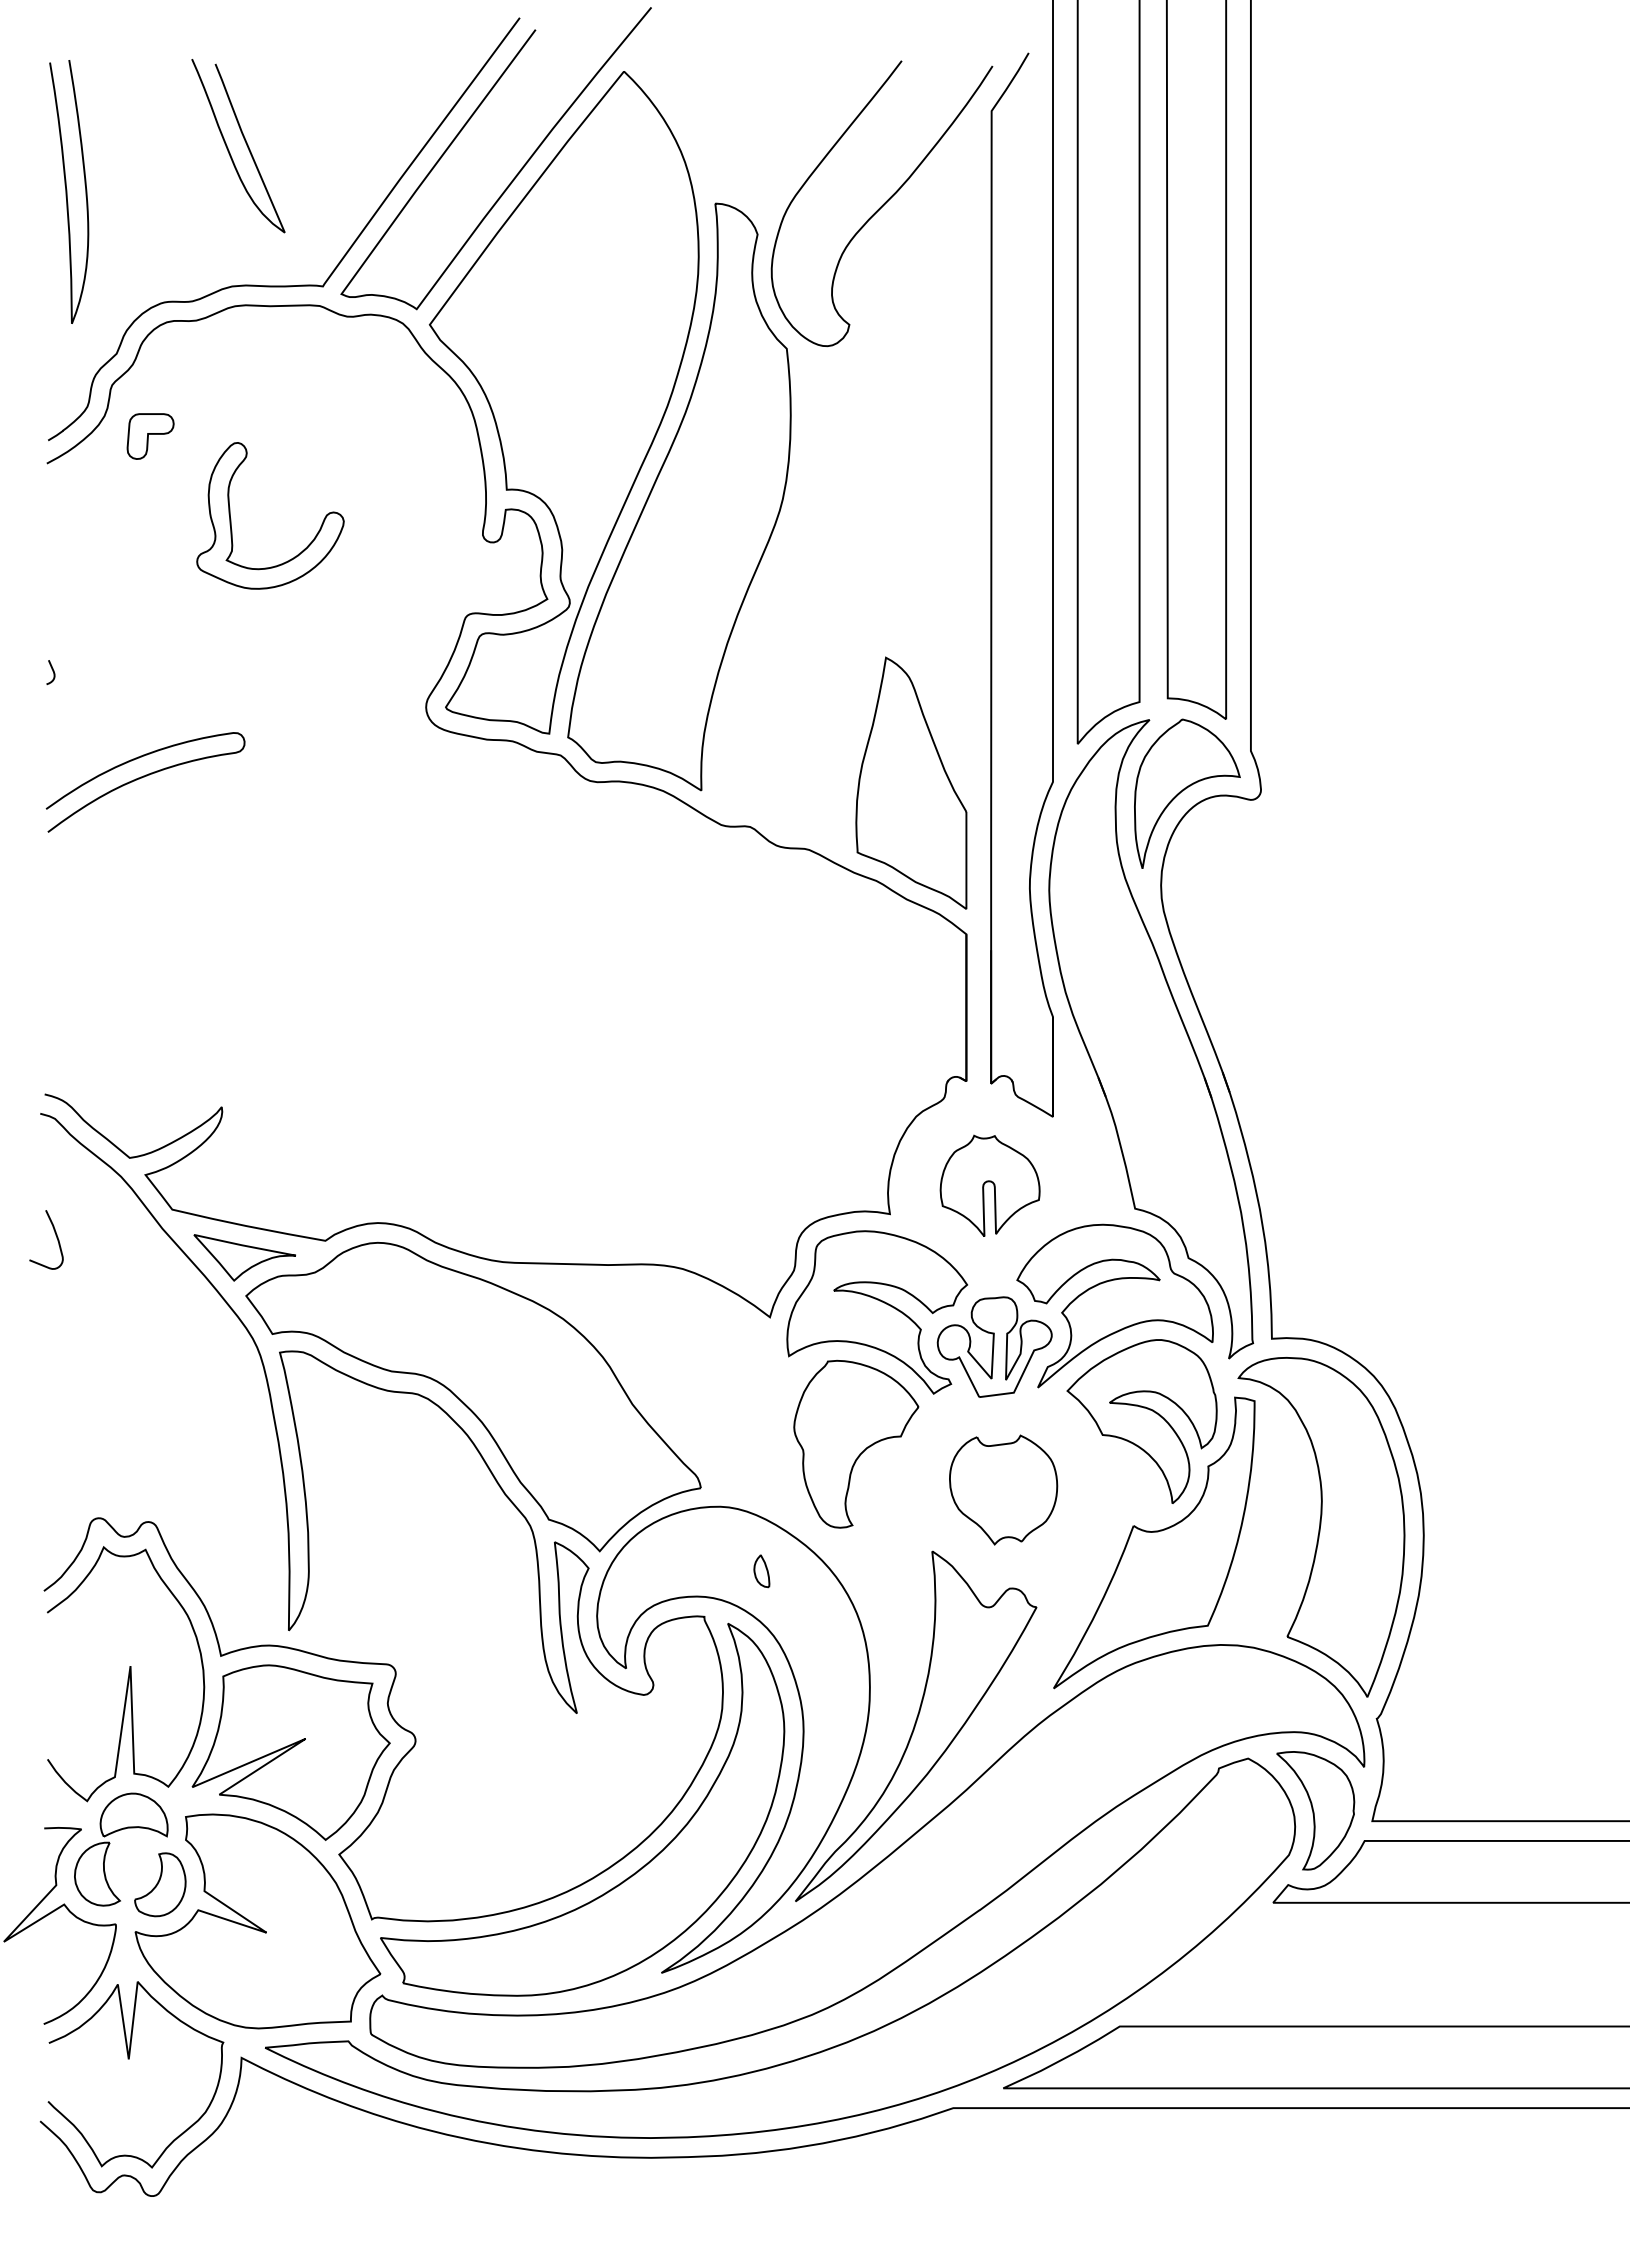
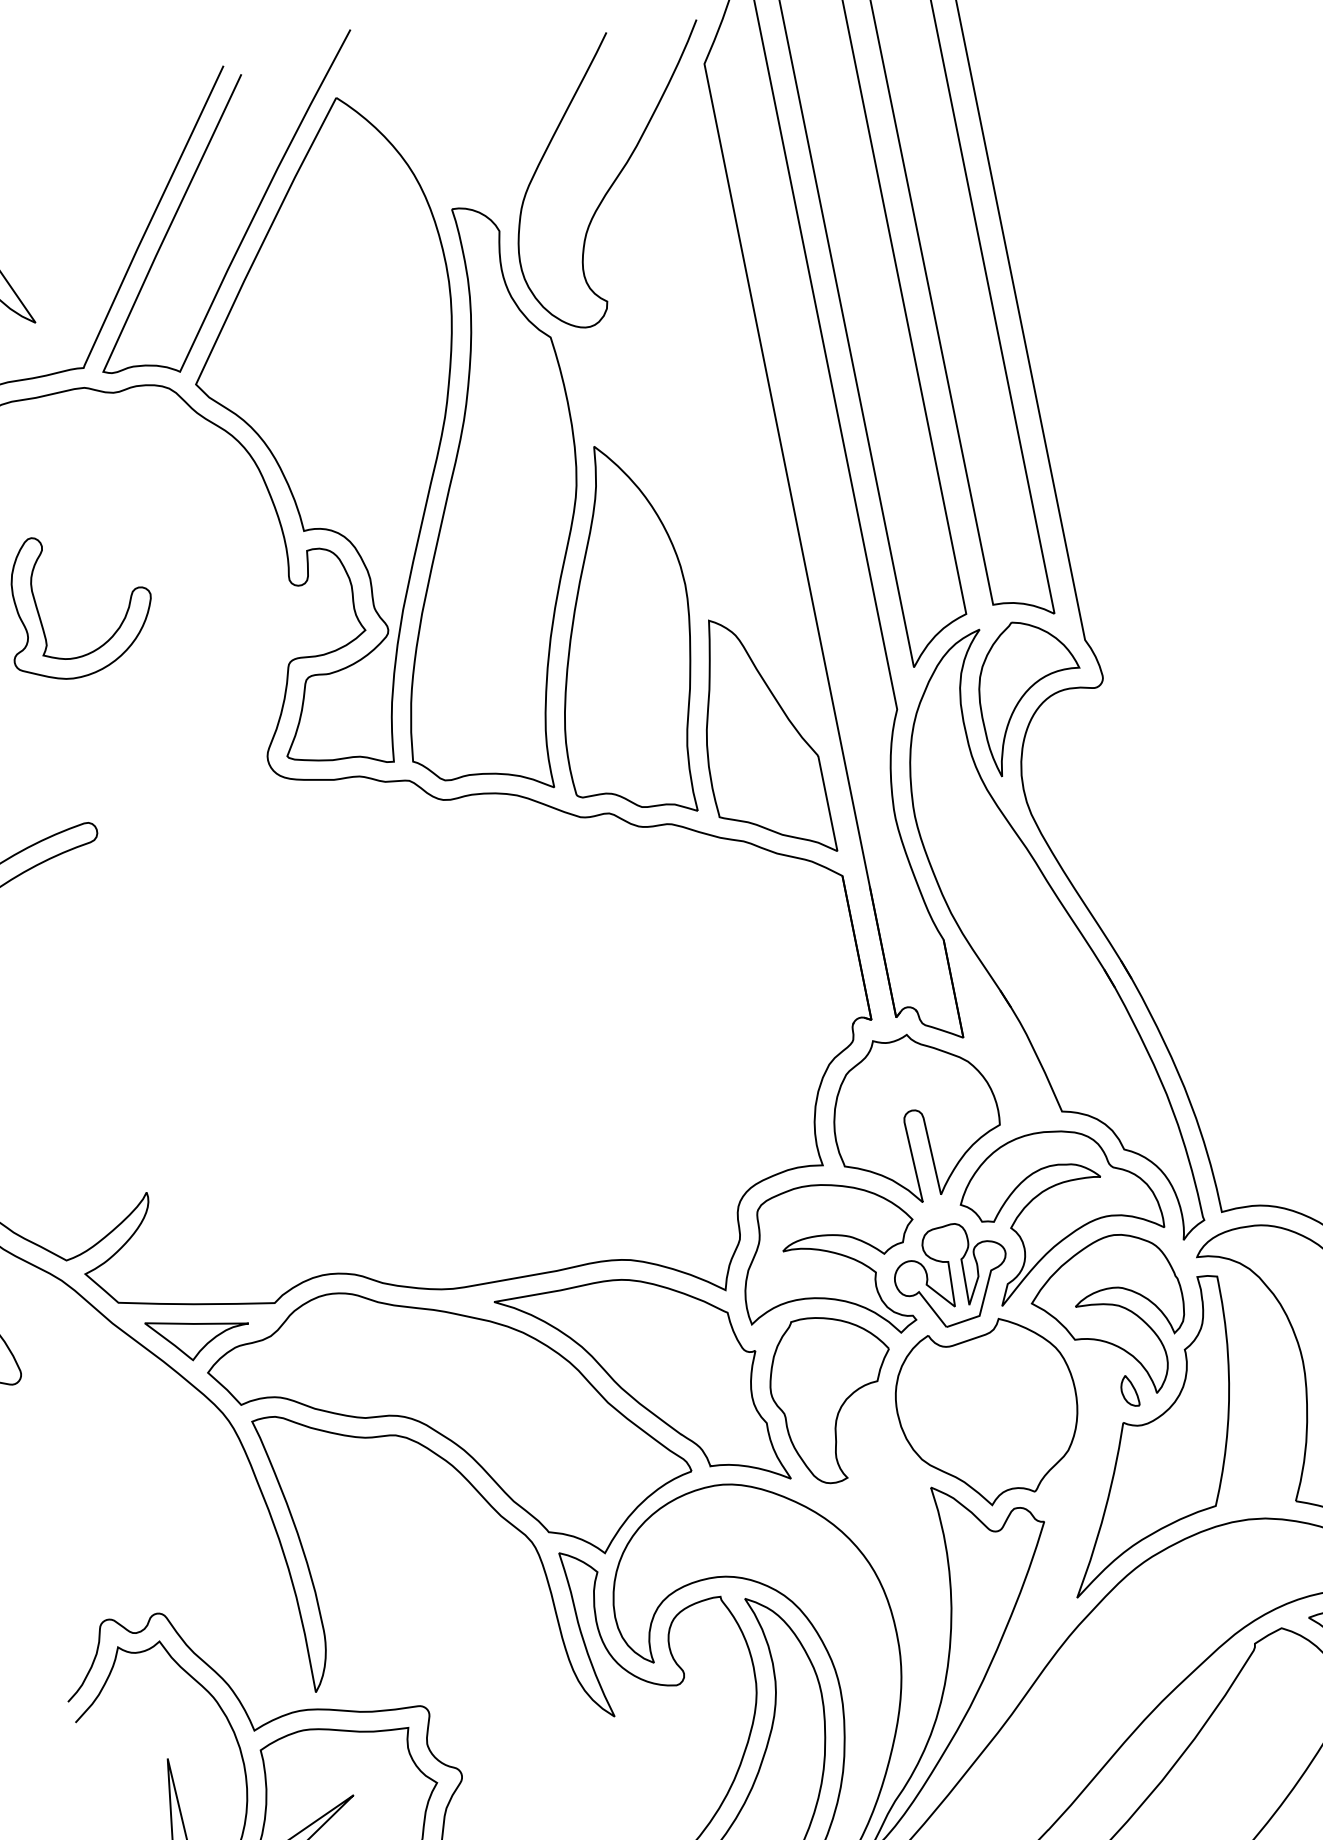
part: (794, 652) -> (618, 633), added
part: (989, 1185) -> (914, 1117), size x1.67
part: (668, 1398) -> (642, 1389), added
part: (1003, 1489) -> (988, 1412), size x1.67
part: (761, 1571) -> (1129, 1391), moved

